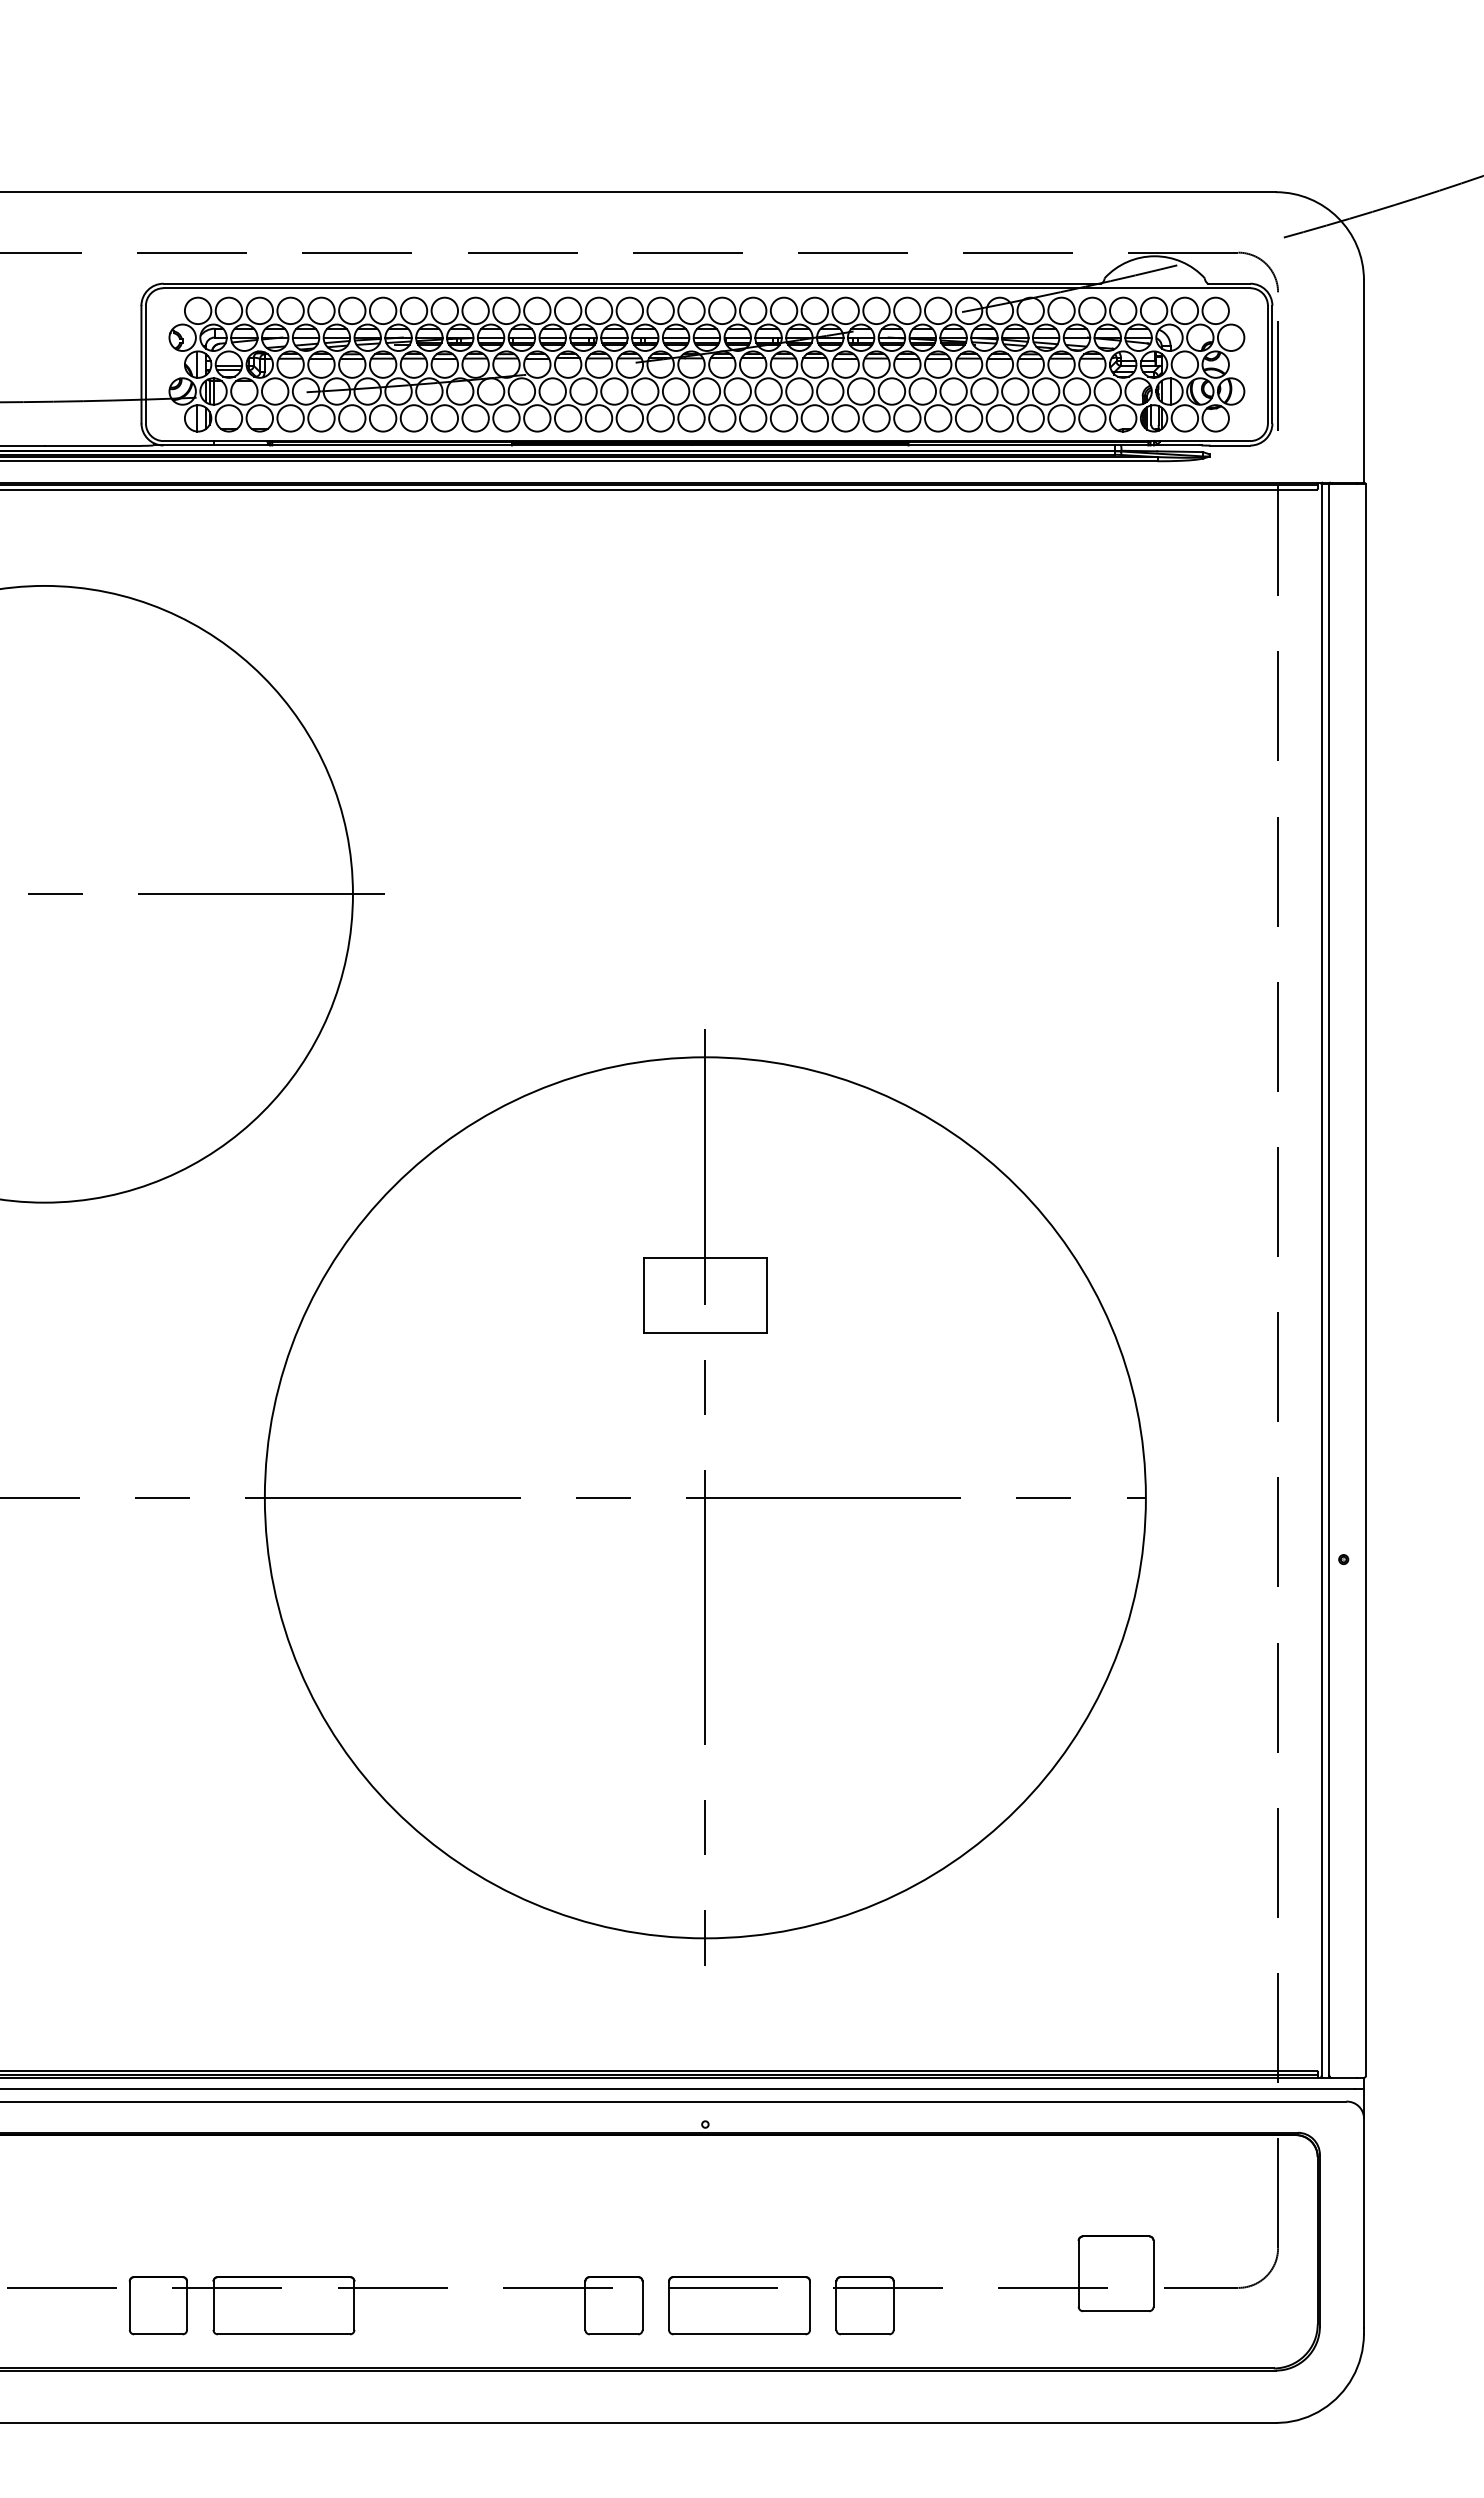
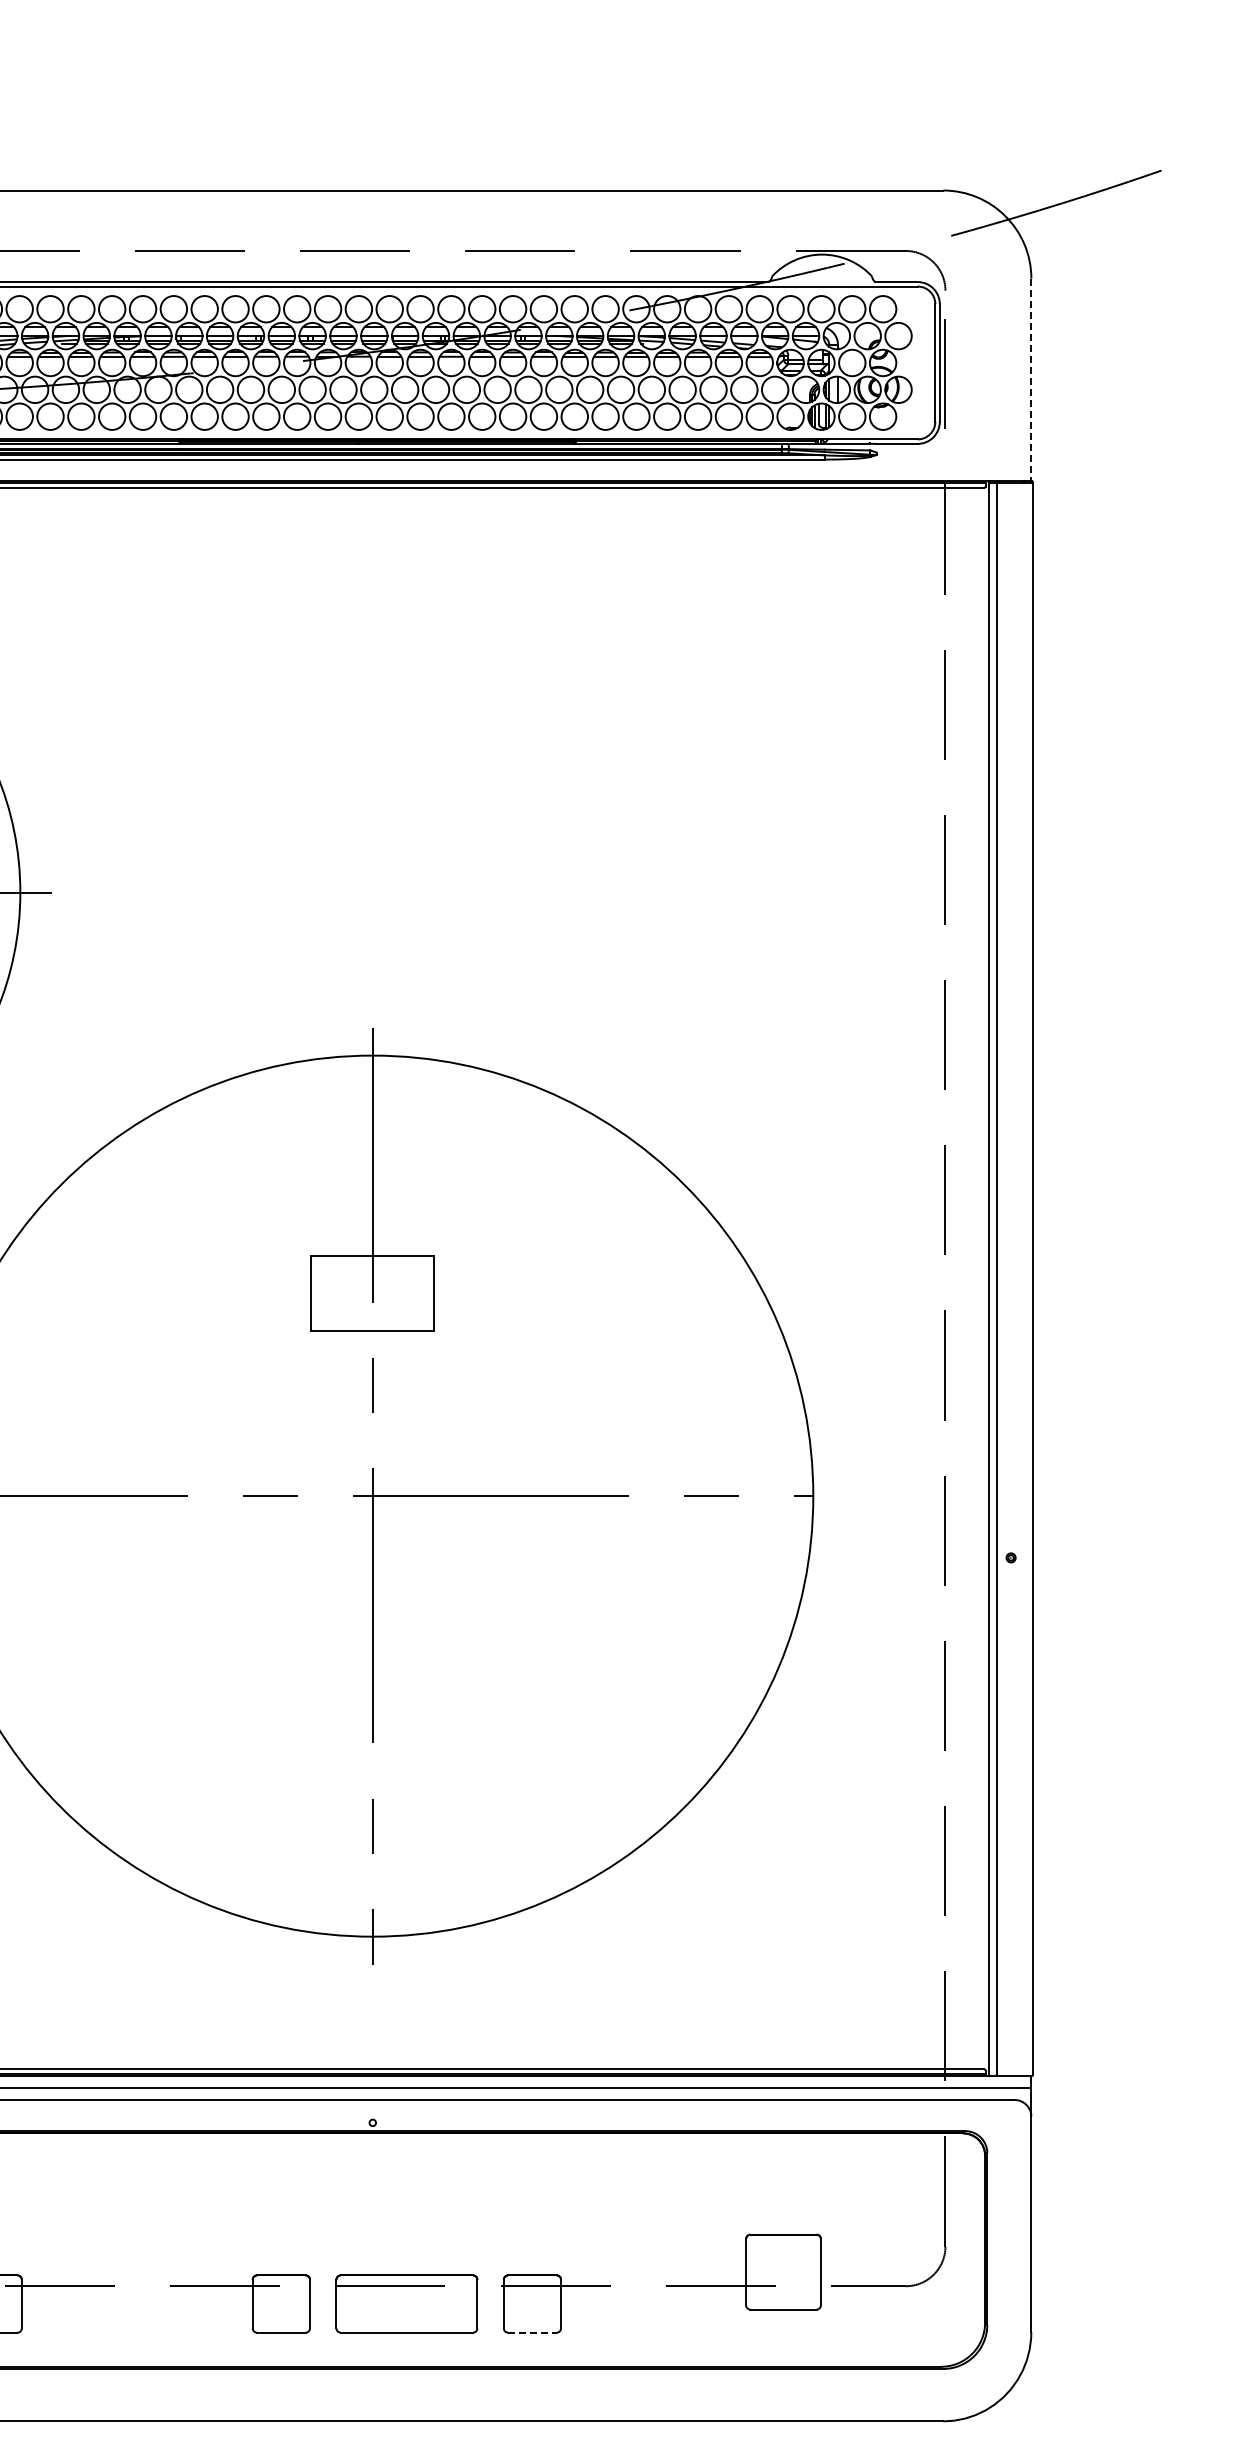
line: (1363, 382) -> (1030, 380), solid -> dashed
line: (865, 2334) -> (532, 2332), solid -> dashed

